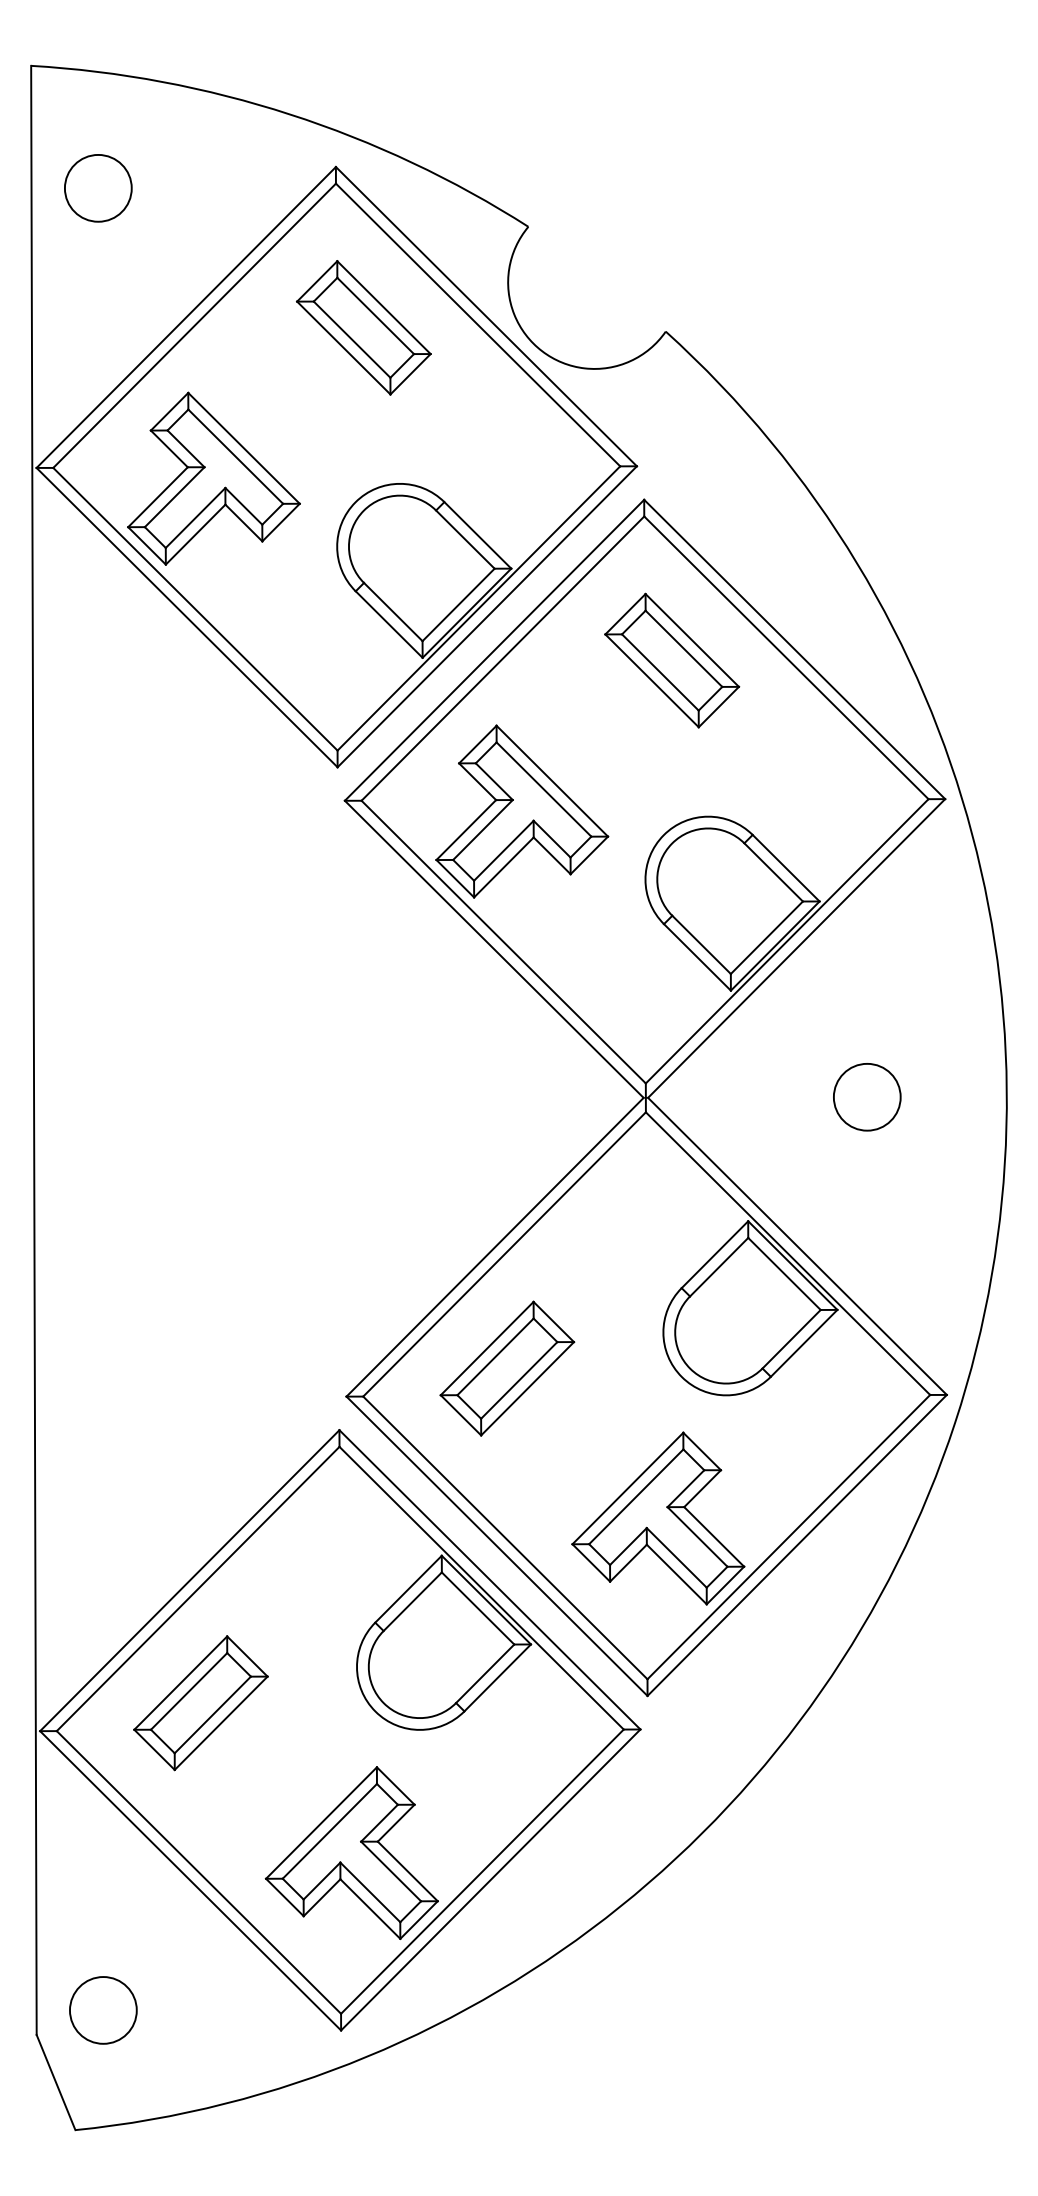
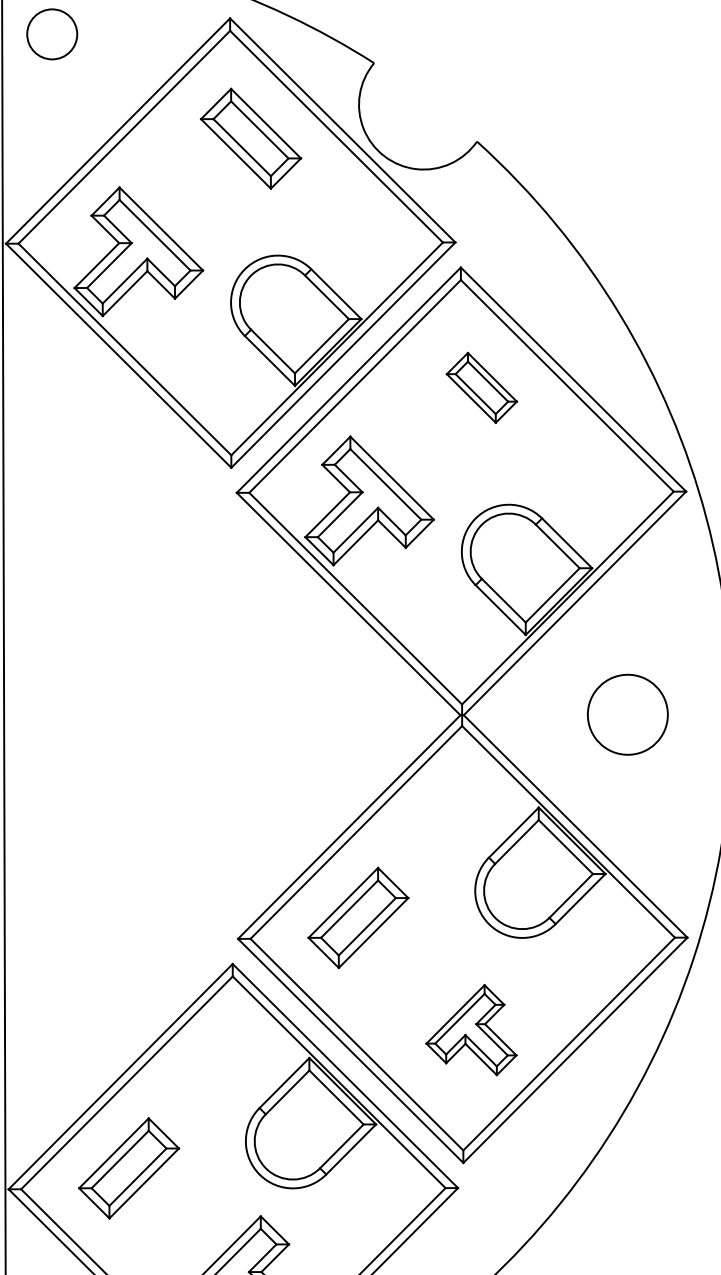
part: (672, 660) -> (482, 387), size x0.7
circle: (866, 1096) -> (627, 714), size x1.6
part: (658, 1518) -> (471, 1030), size x0.7

